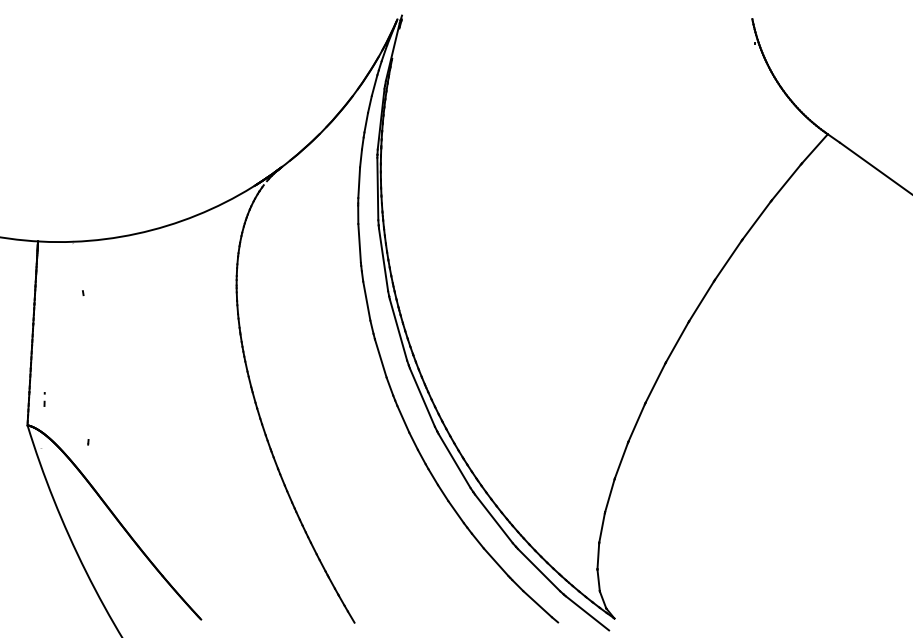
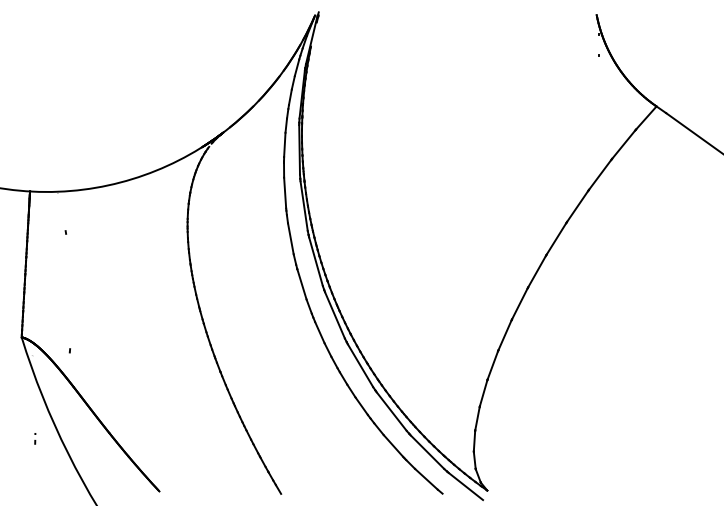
part: (44, 399) -> (35, 438), moved

